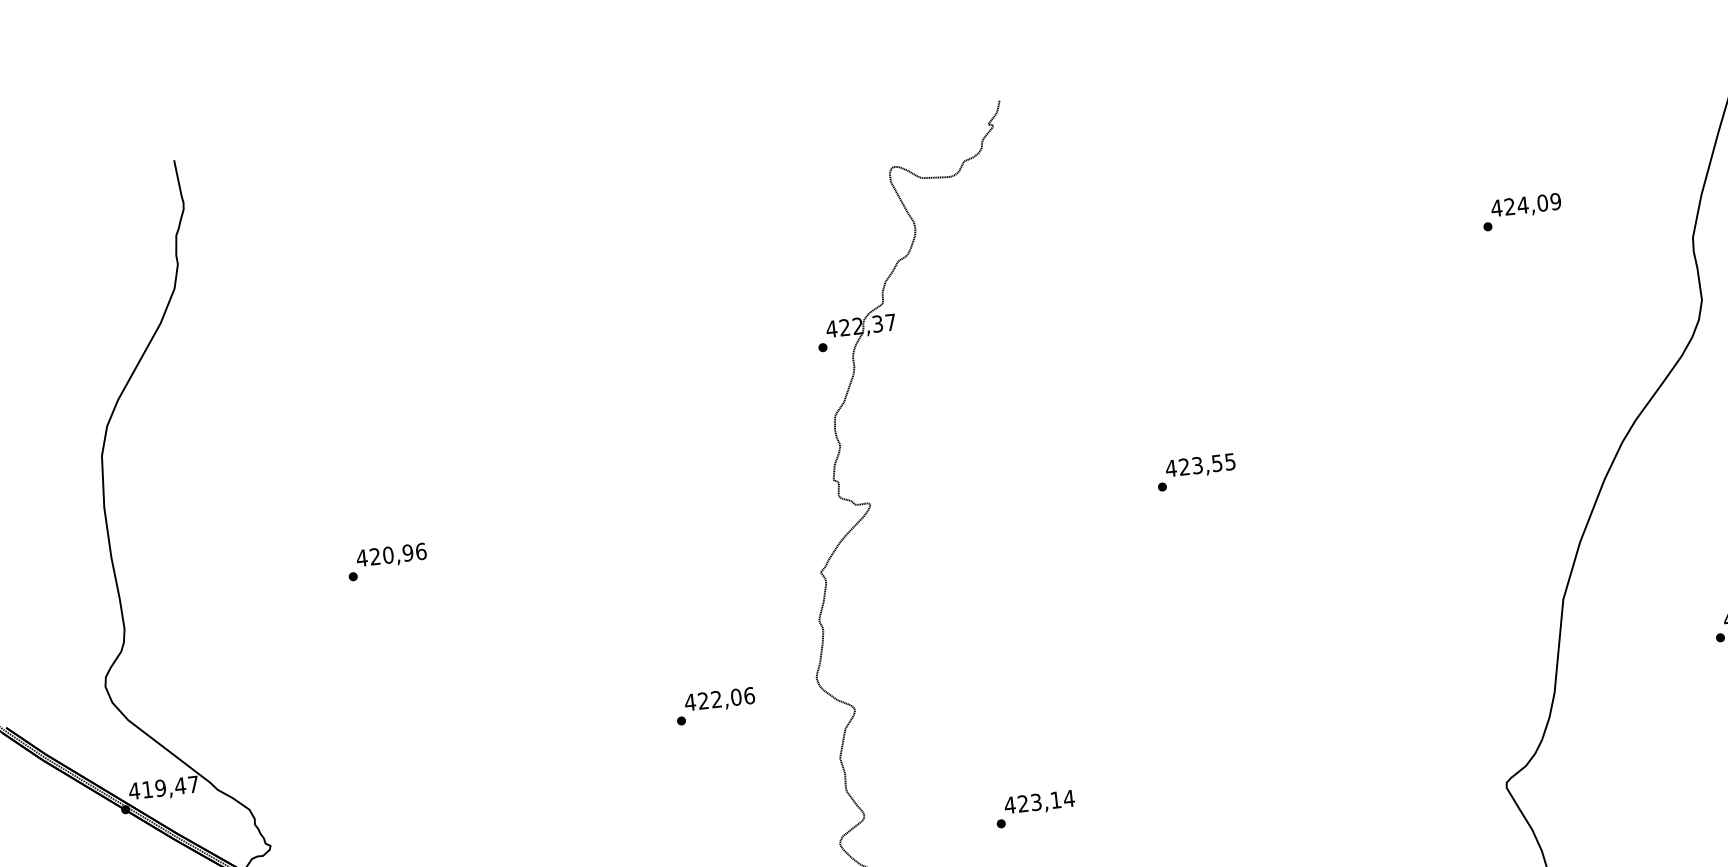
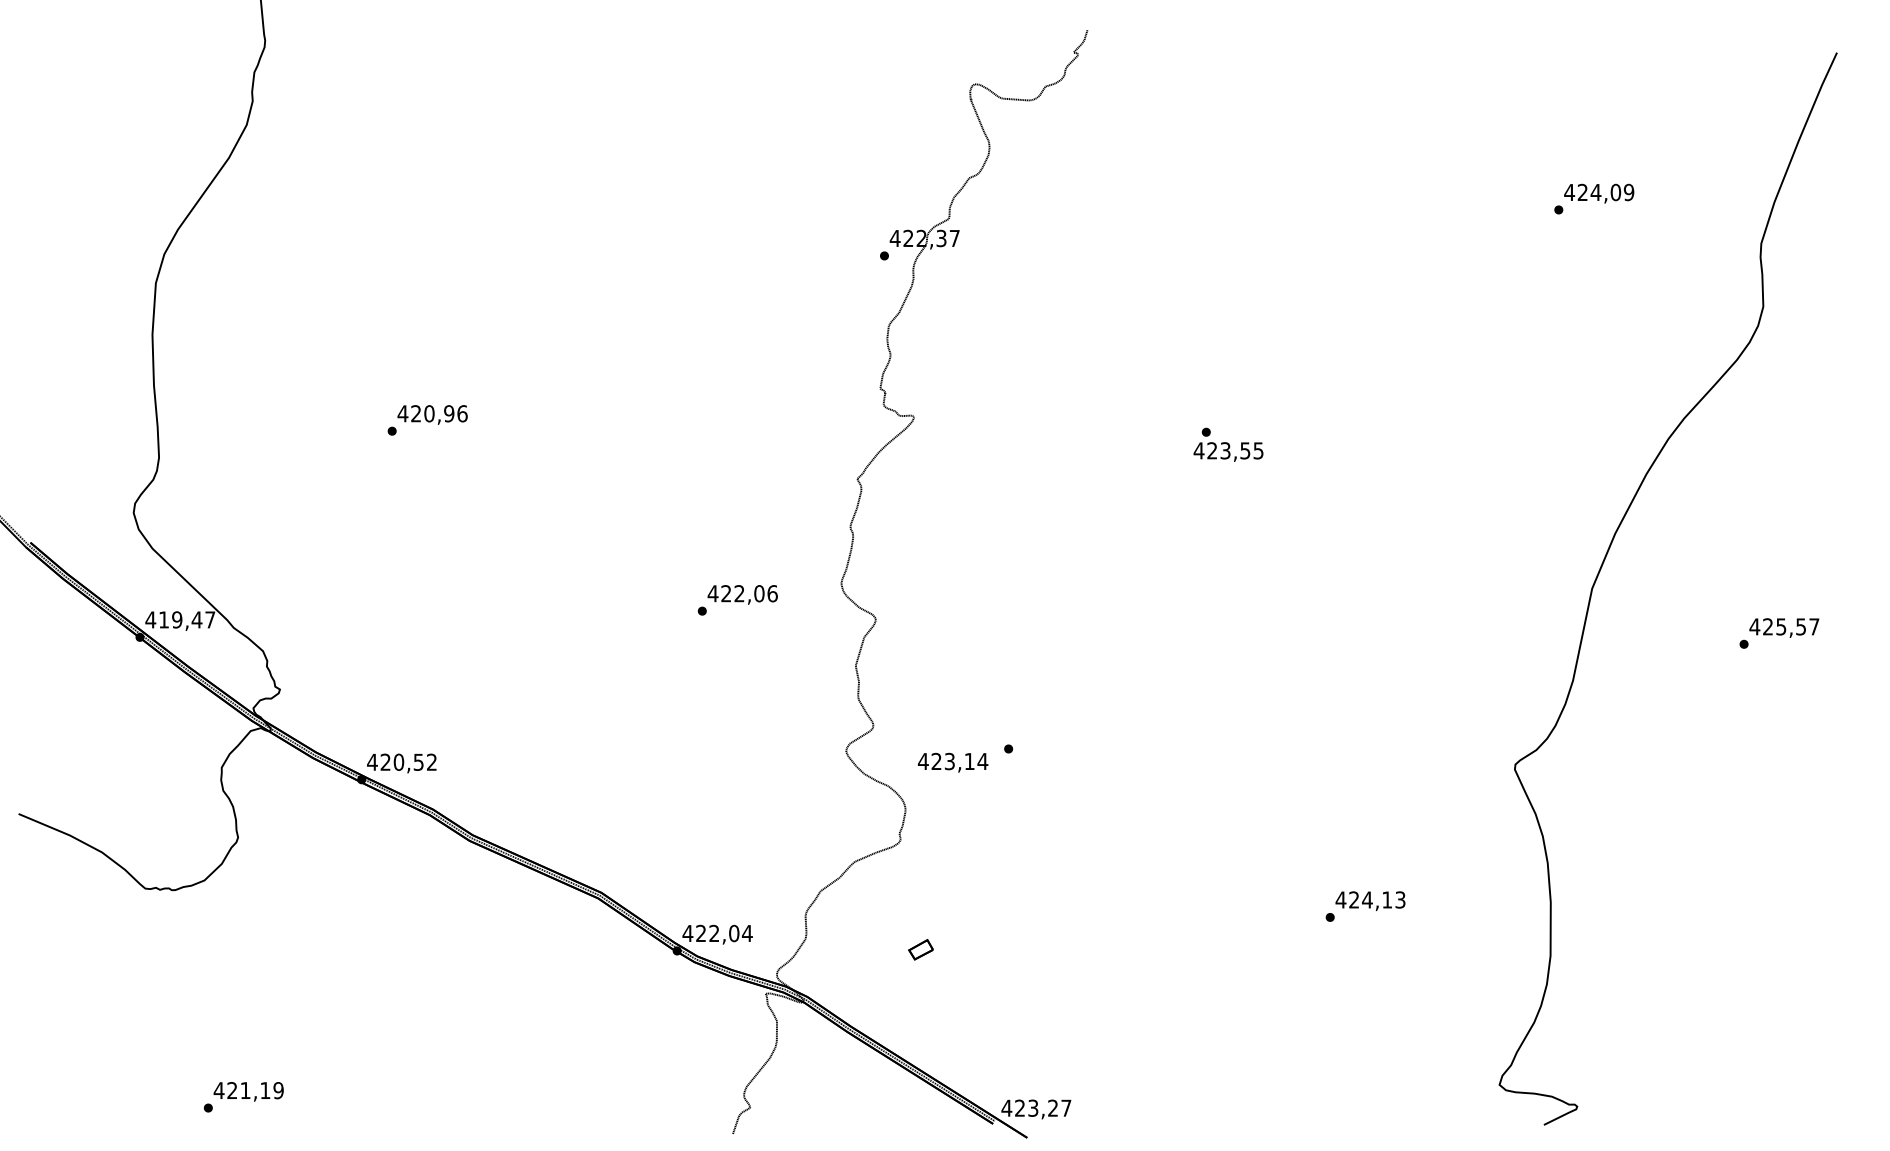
text: (1200, 465) -> (1228, 451), moved
text: (1040, 802) -> (953, 762), moved

